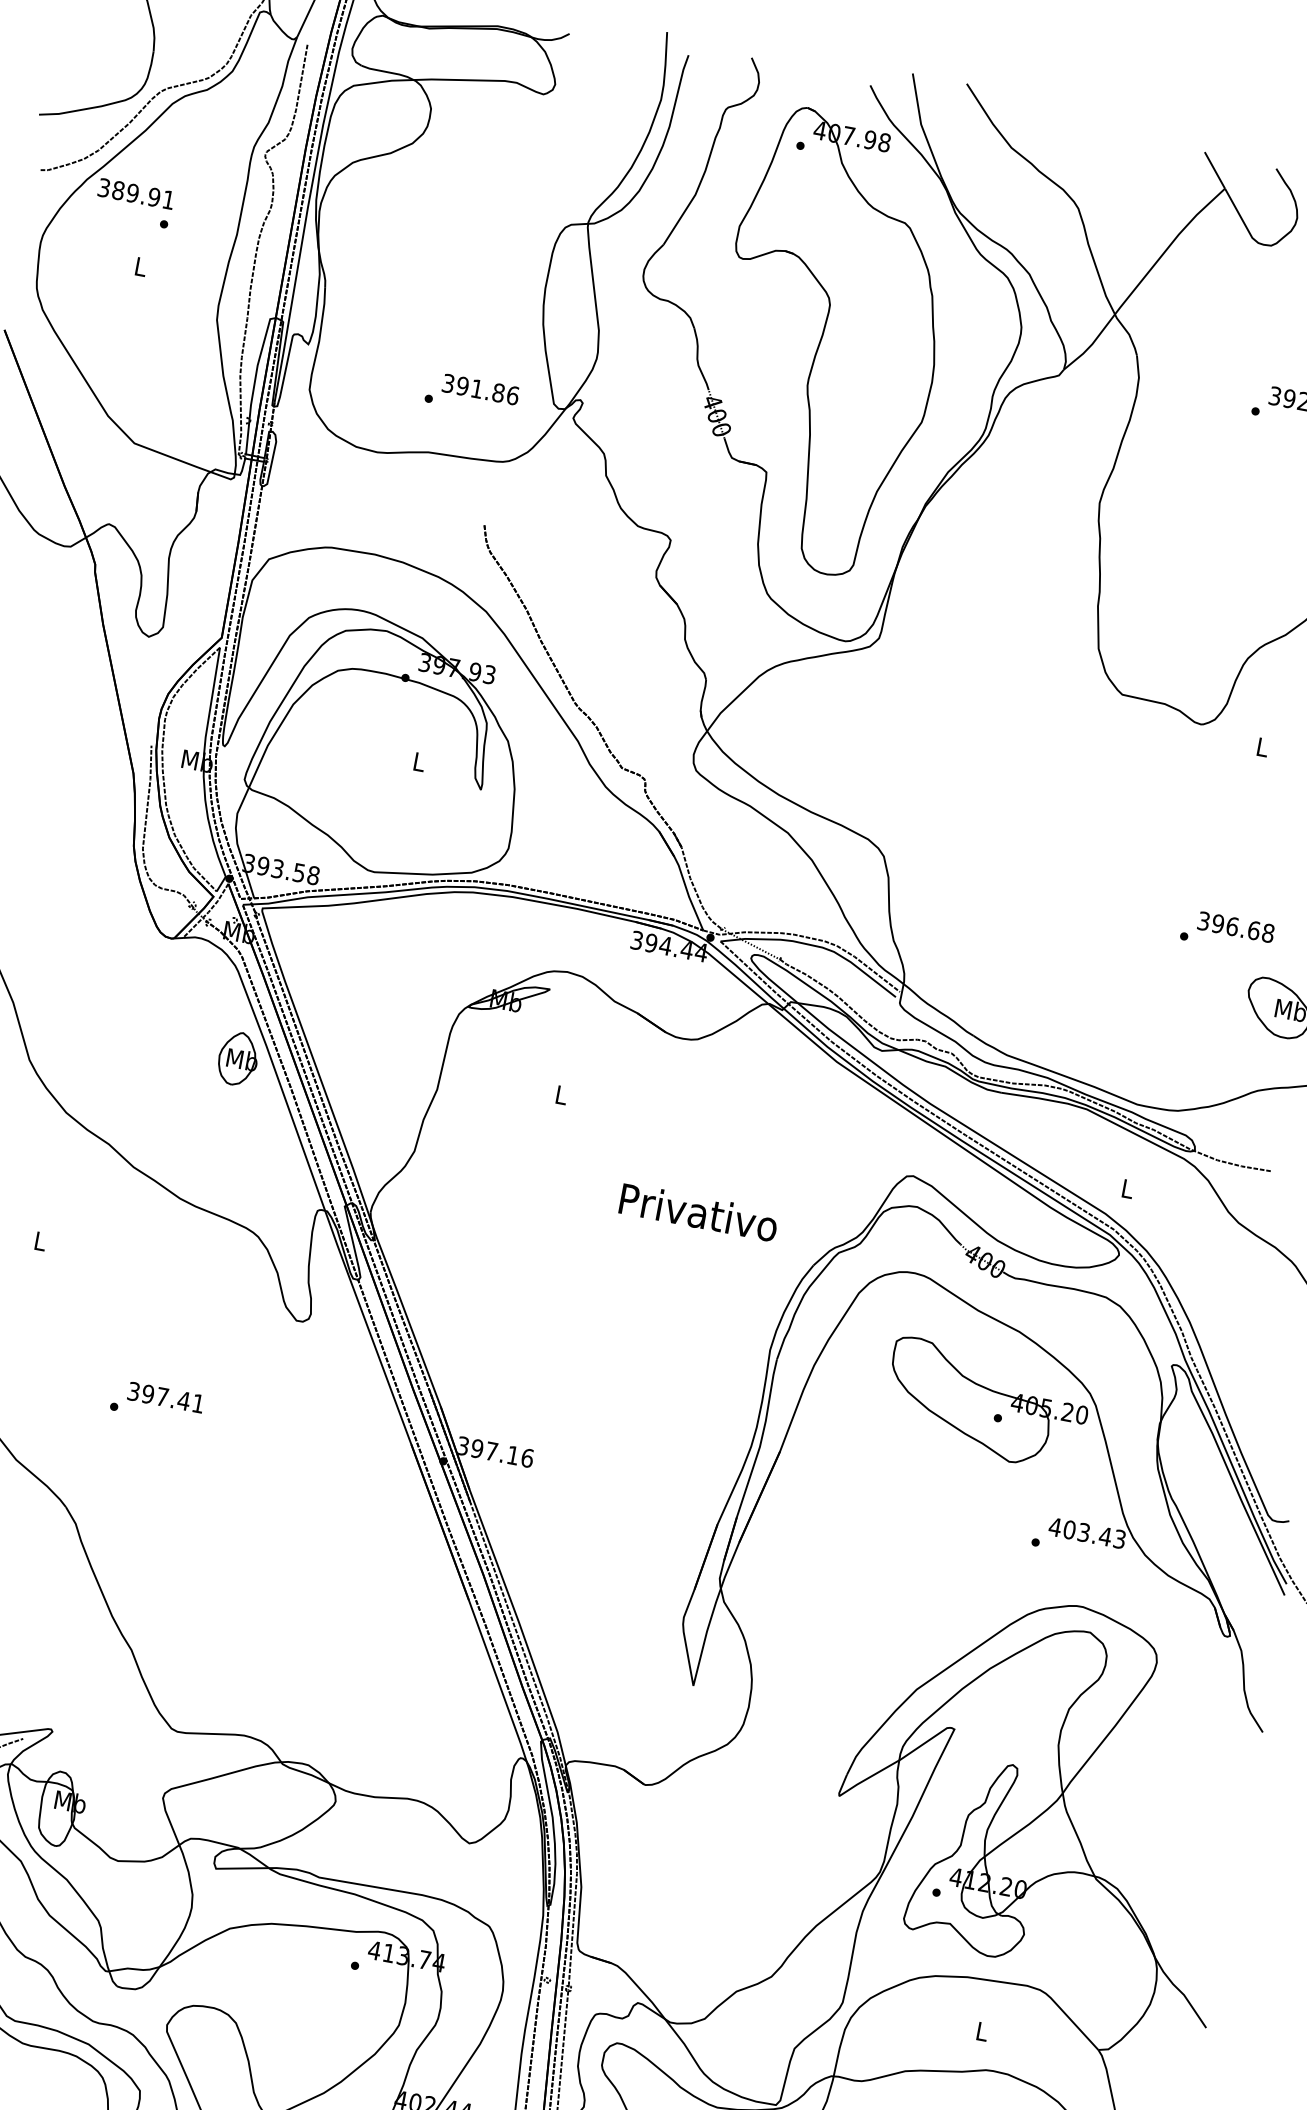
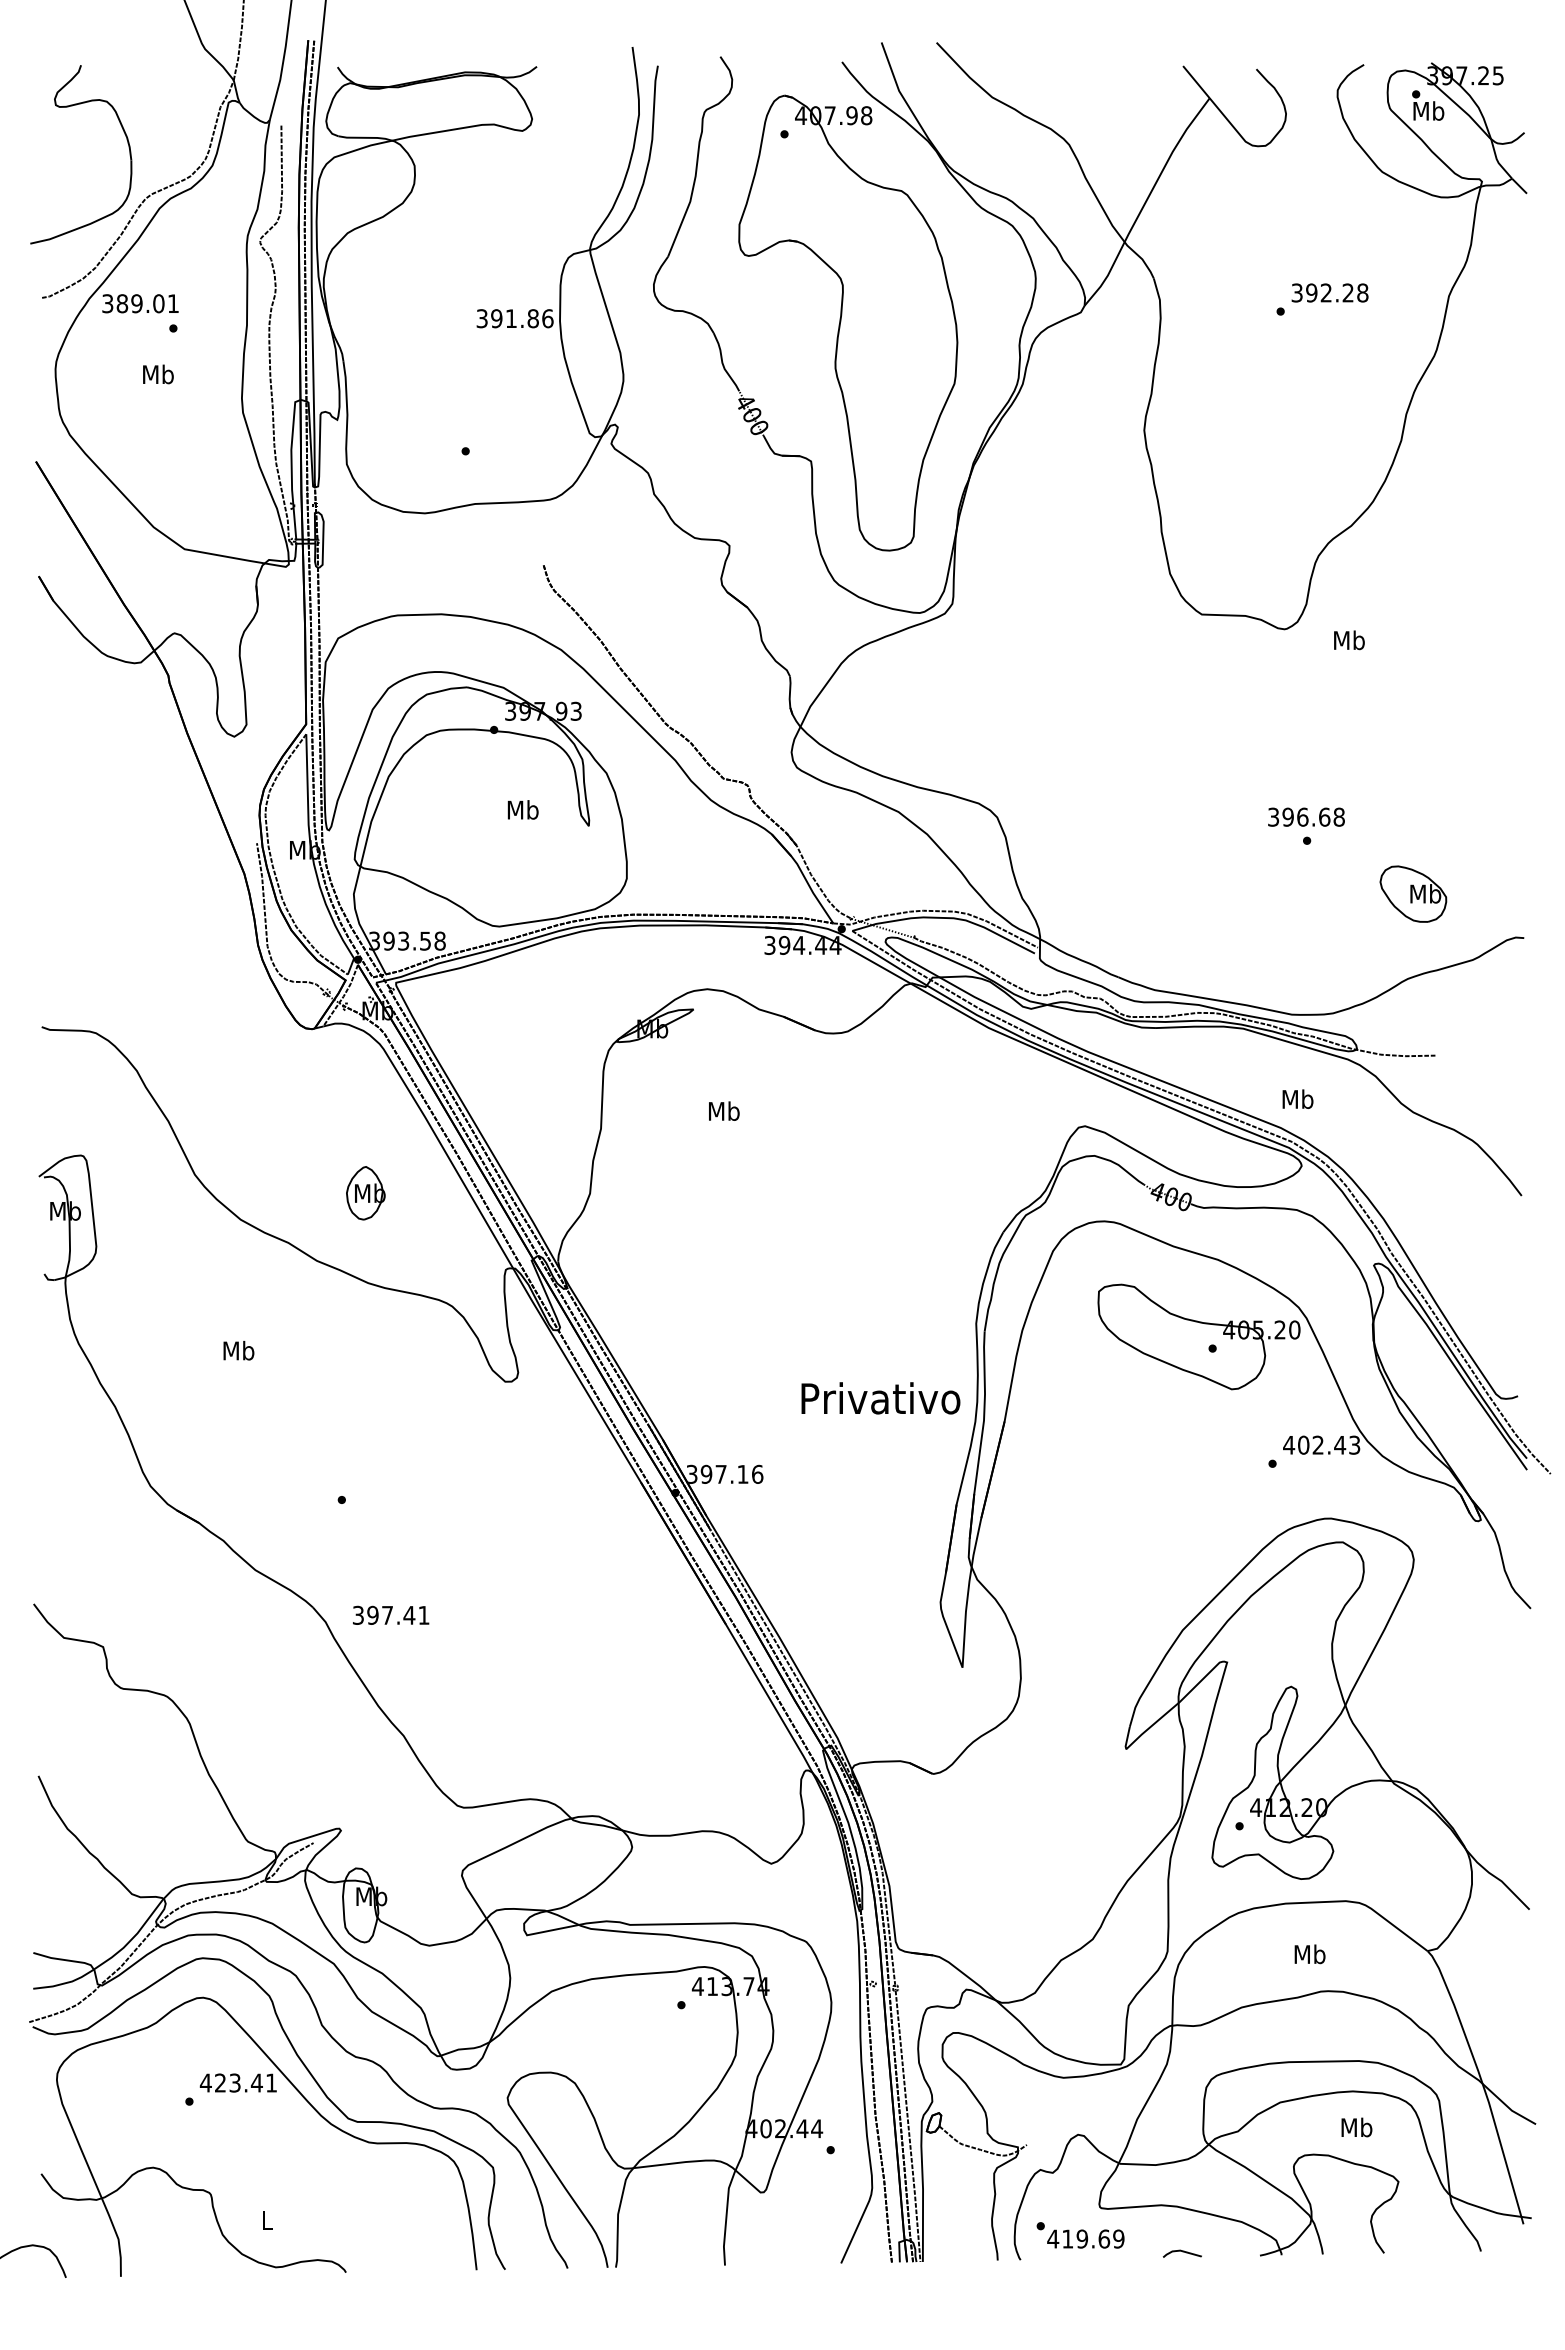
text: (154, 197) -> (158, 303), 389.91 -> 389.01
text: (140, 266) -> (158, 374), L -> Mb
text: (480, 389) -> (514, 318), moved
text: (1262, 747) -> (1349, 640), L -> Mb
text: (418, 761) -> (522, 809), L -> Mb
text: (1236, 926) -> (1306, 816), moved
part: (237, 1059) -> (365, 1193), moved
text: (561, 1094) -> (724, 1110), L -> Mb
text: (1127, 1187) -> (1297, 1098), L -> Mb
text: (698, 1212) -> (880, 1398), moved
text: (40, 1240) -> (238, 1350), L -> Mb
text: (166, 1396) -> (391, 1614), moved
text: (1083, 1532) -> (1317, 1445), 403.43 -> 402.43
text: (981, 2031) -> (1309, 1954), L -> Mb

